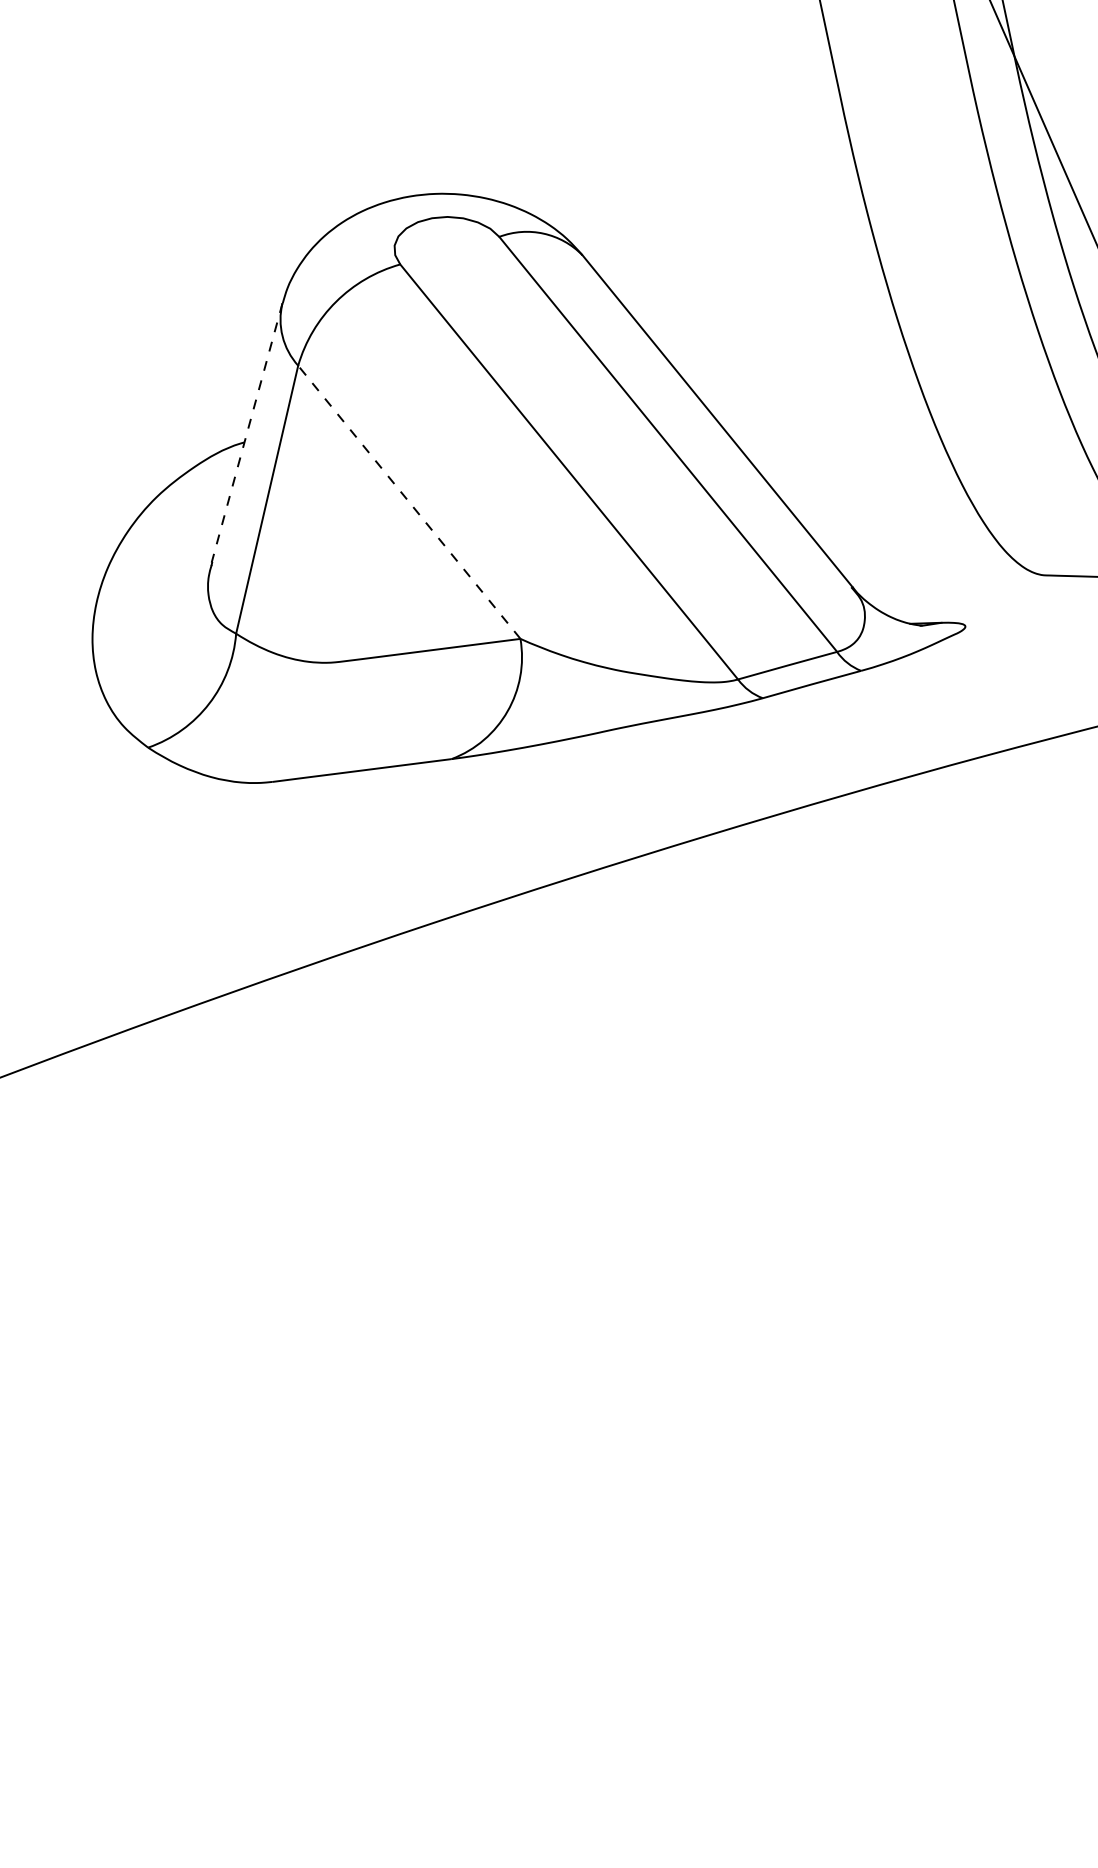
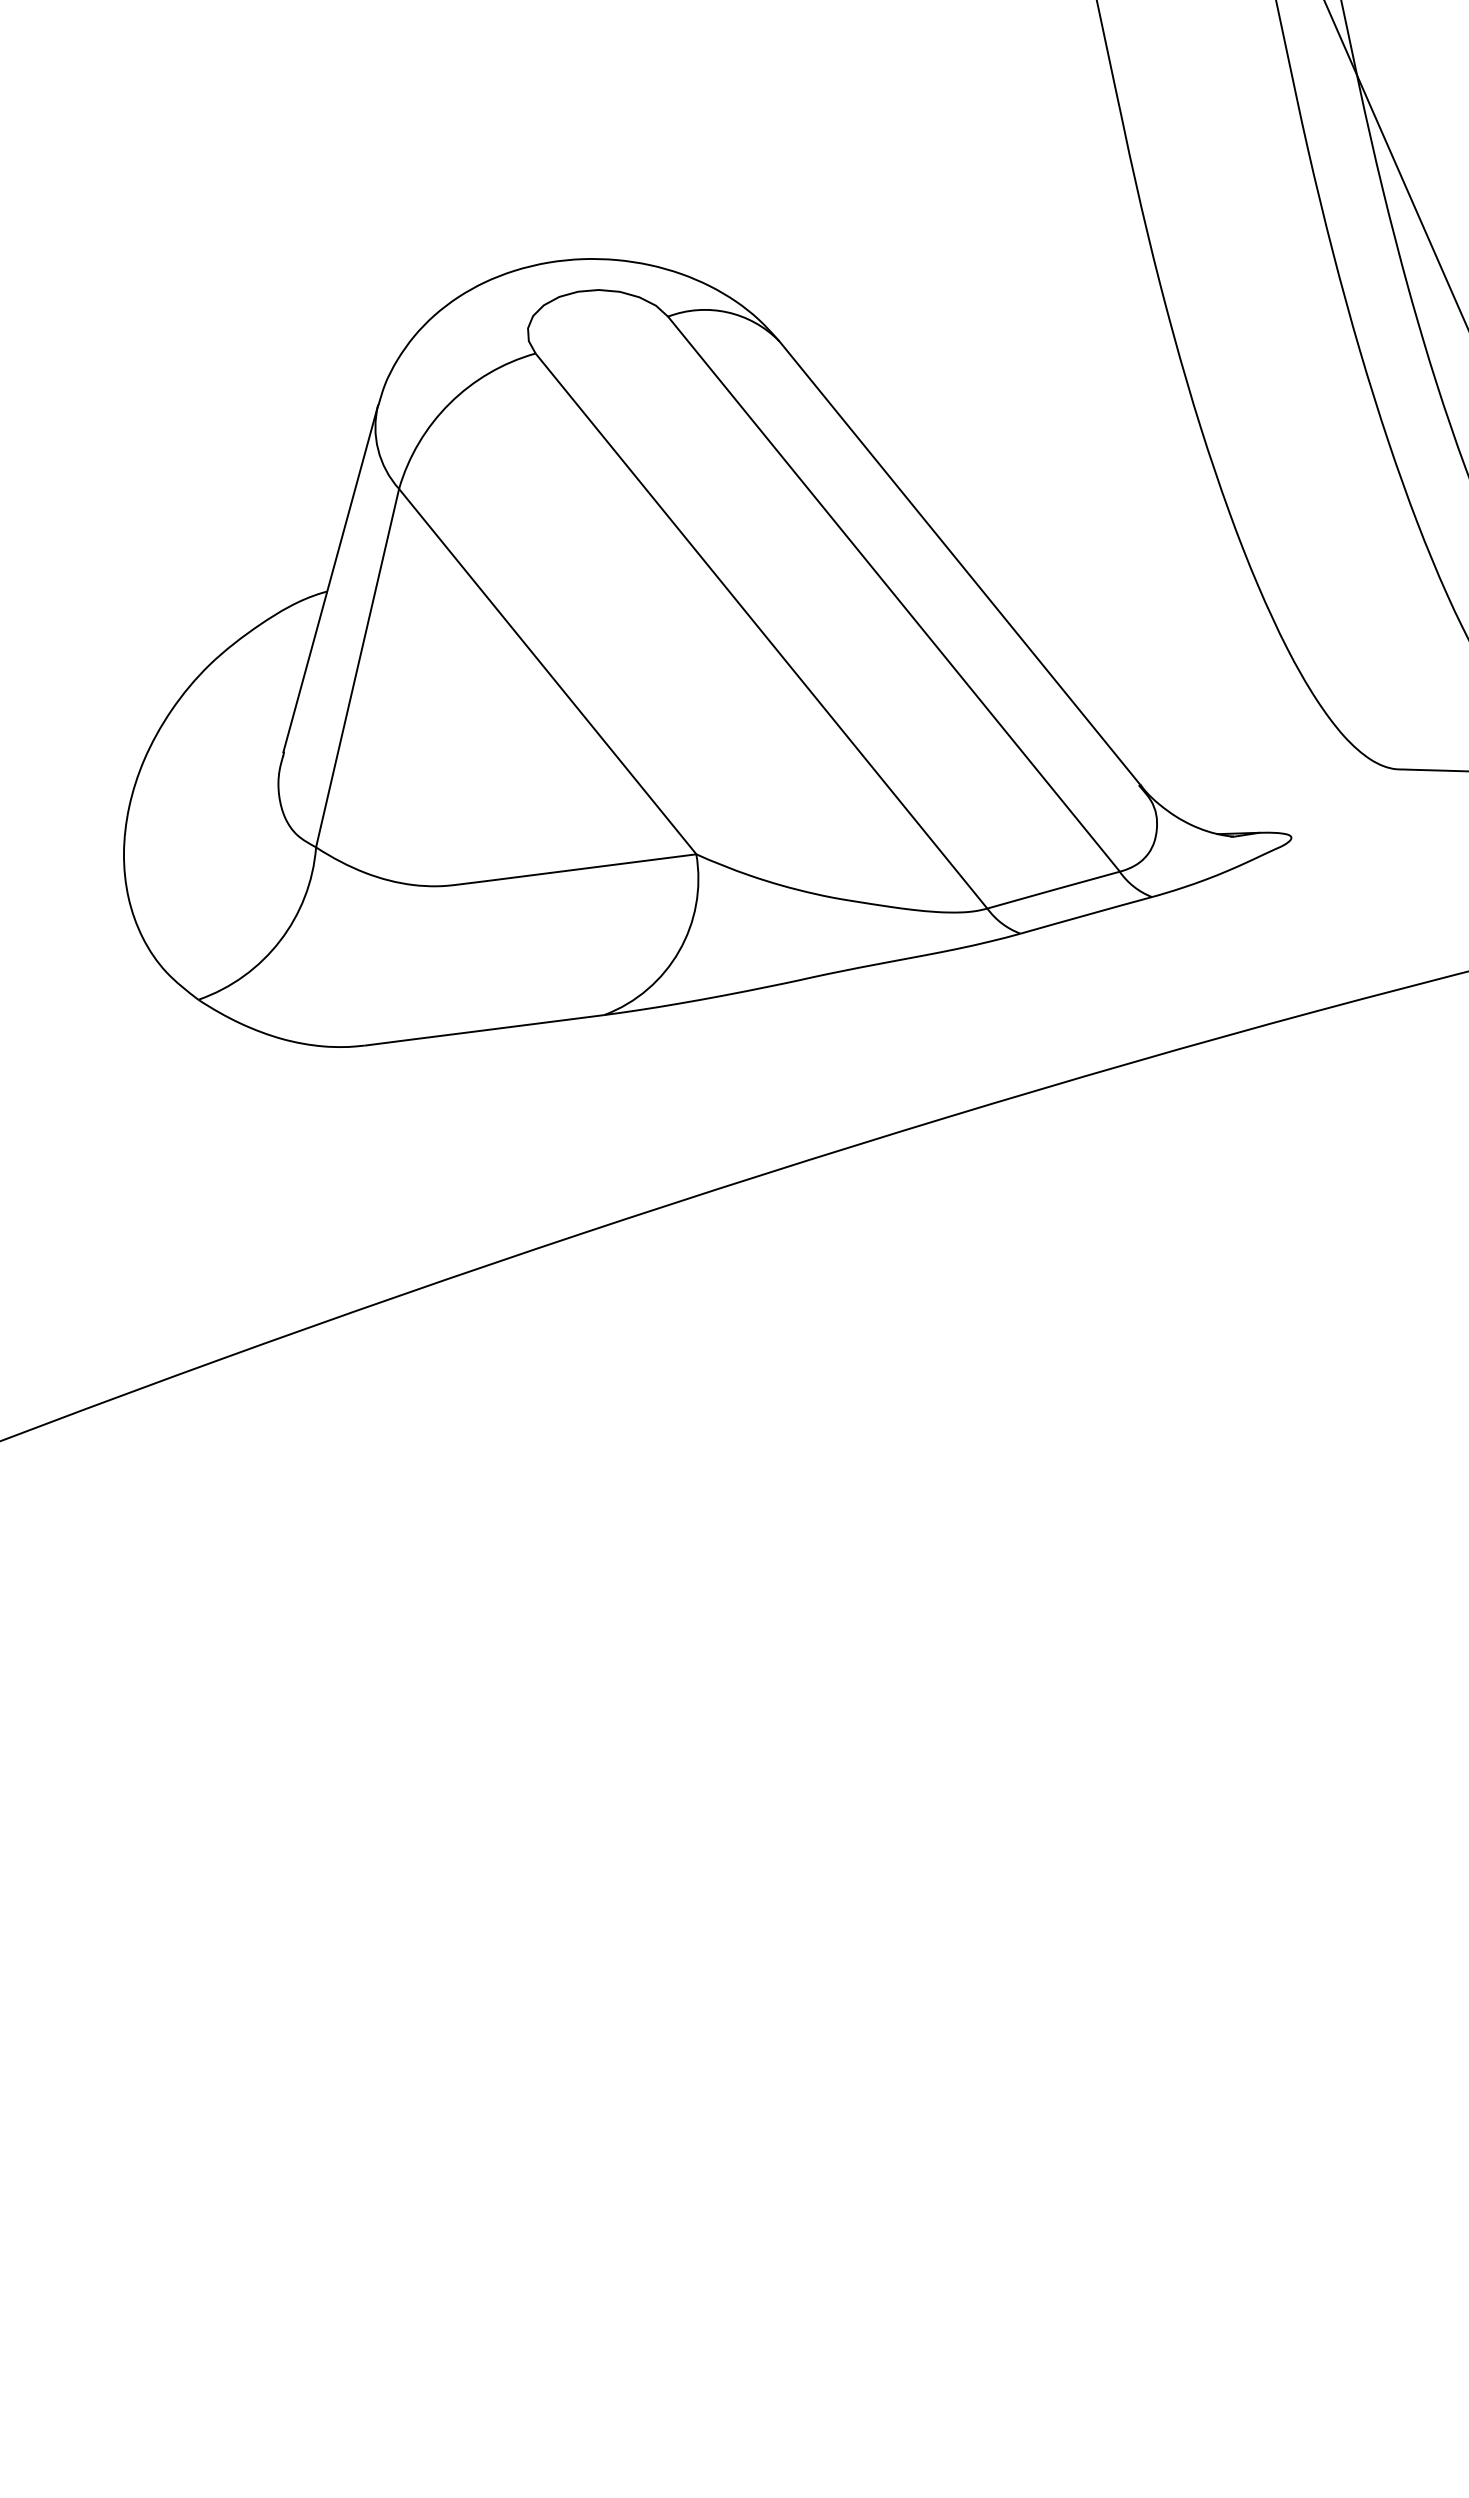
line: (246, 432) -> (330, 578), dashed -> solid
line: (409, 502) -> (547, 671), dashed -> solid

